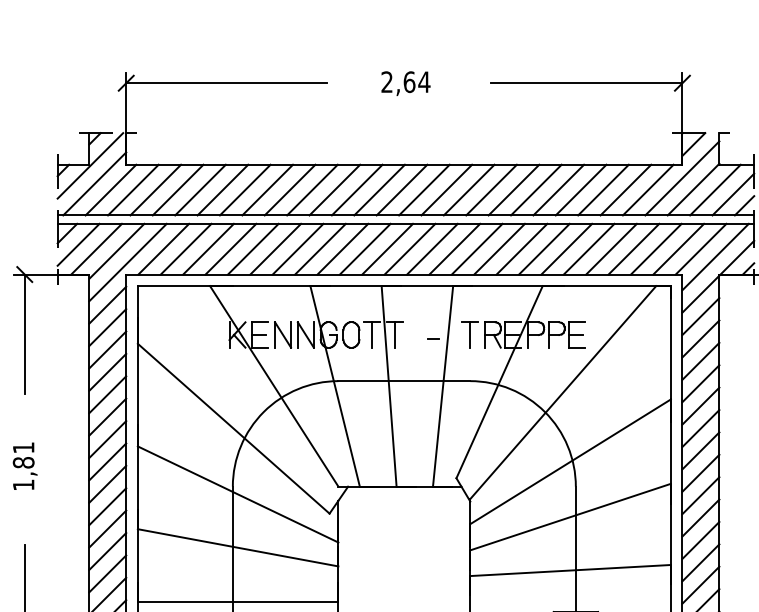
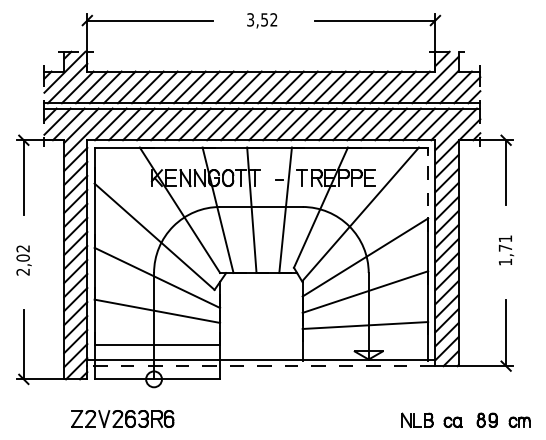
text: (406, 81) -> (262, 19), 2,64 -> 3,52
line: (671, 353) -> (428, 189), solid -> dashed
text: (22, 466) -> (22, 260), 1,81 -> 2,02

